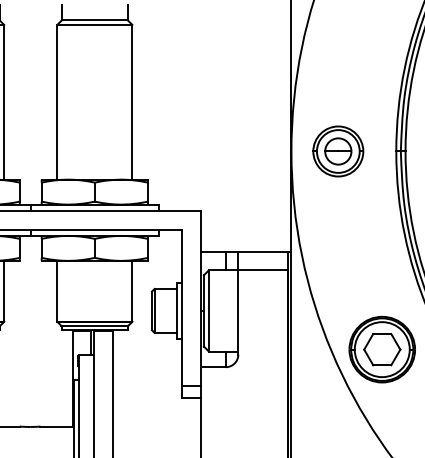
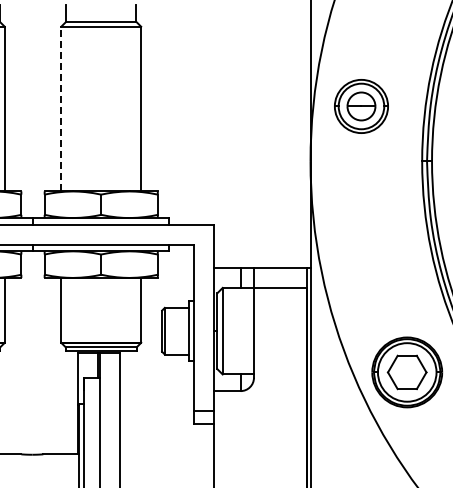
line: (57, 101) -> (61, 108), solid -> dashed
part: (338, 151) -> (361, 106), moved

